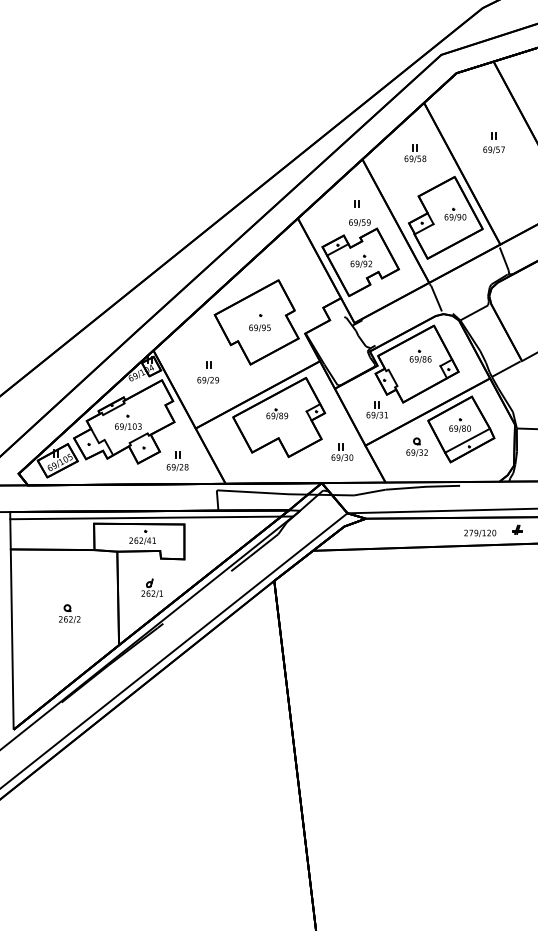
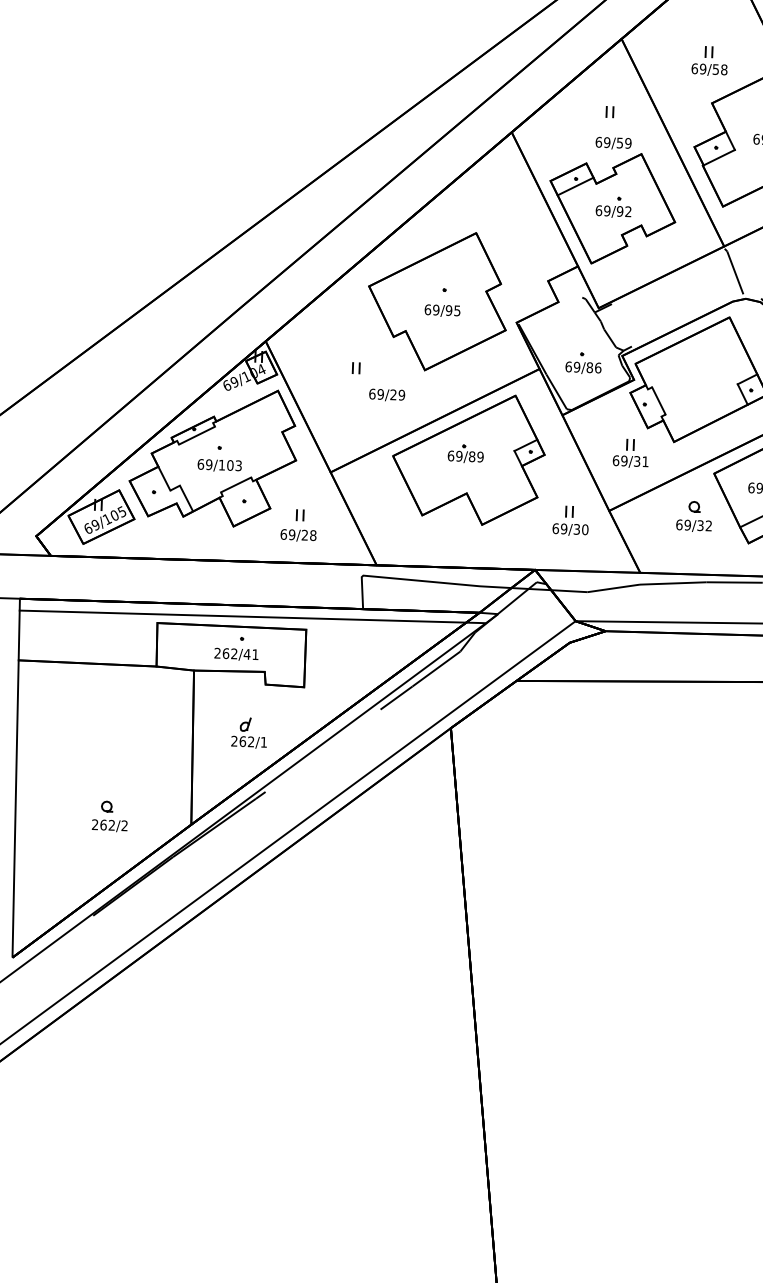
part: (415, 153) -> (710, 60), moved
part: (420, 356) -> (583, 362), moved
text: (208, 380) -> (387, 395), moved
part: (69, 613) -> (109, 815), moved

